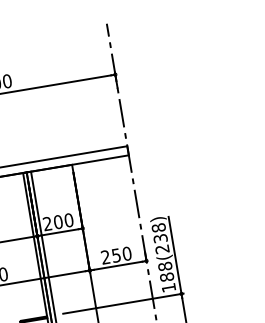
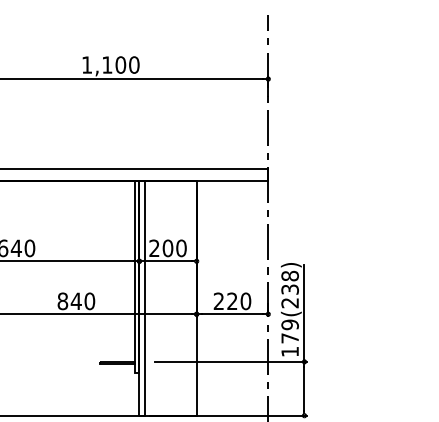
text: (116, 255) -> (232, 301), 250 -> 220
text: (165, 271) -> (289, 331), 188(238) -> 179(238)

